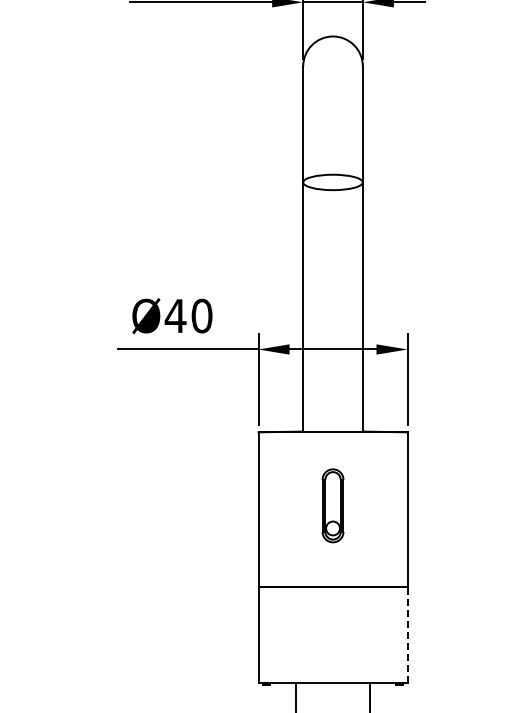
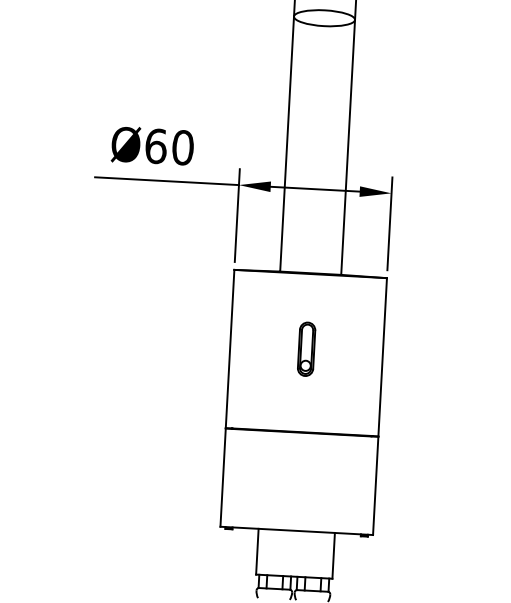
text: (175, 315) -> (155, 145), Ø40 -> Ø60
part: (332, 505) -> (306, 348), size x0.71
line: (407, 635) -> (375, 486), dashed -> solid

